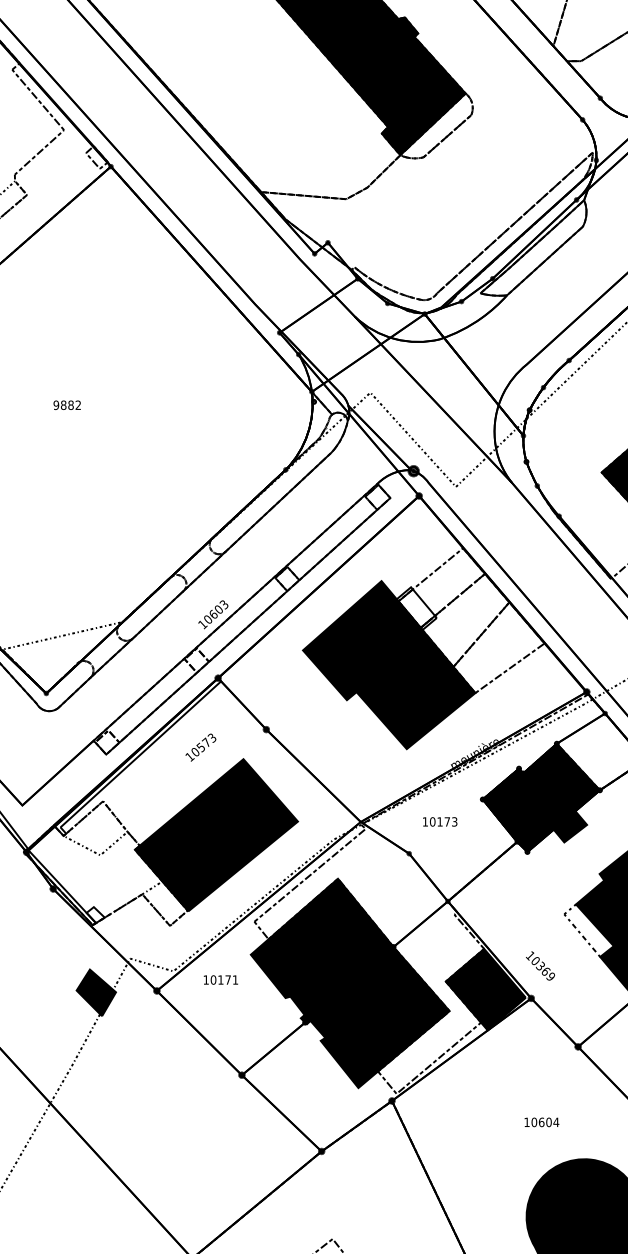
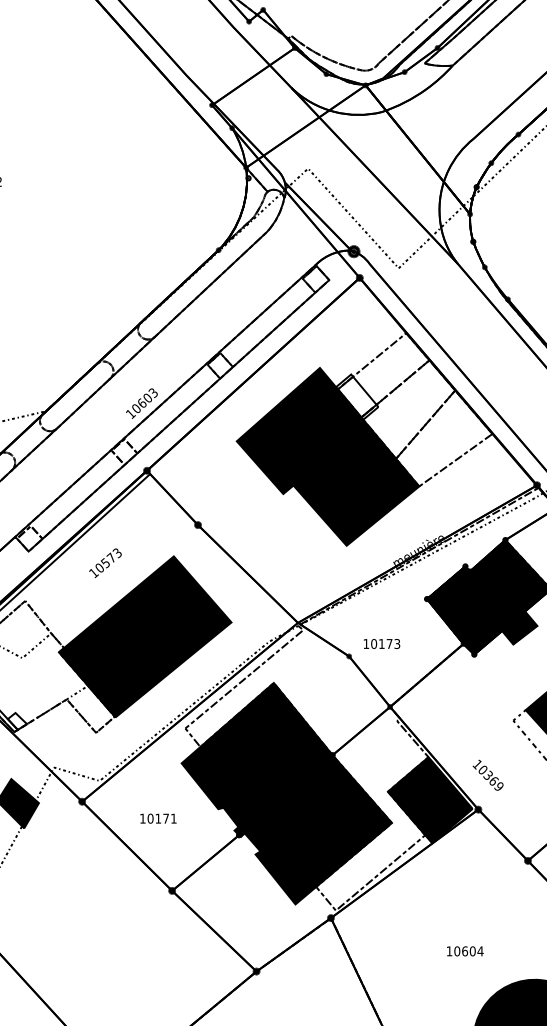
text: (200, 747) -> (105, 563), moved
text: (440, 821) -> (382, 643), moved
text: (220, 979) -> (157, 818), moved
text: (541, 1122) -> (464, 951), moved

